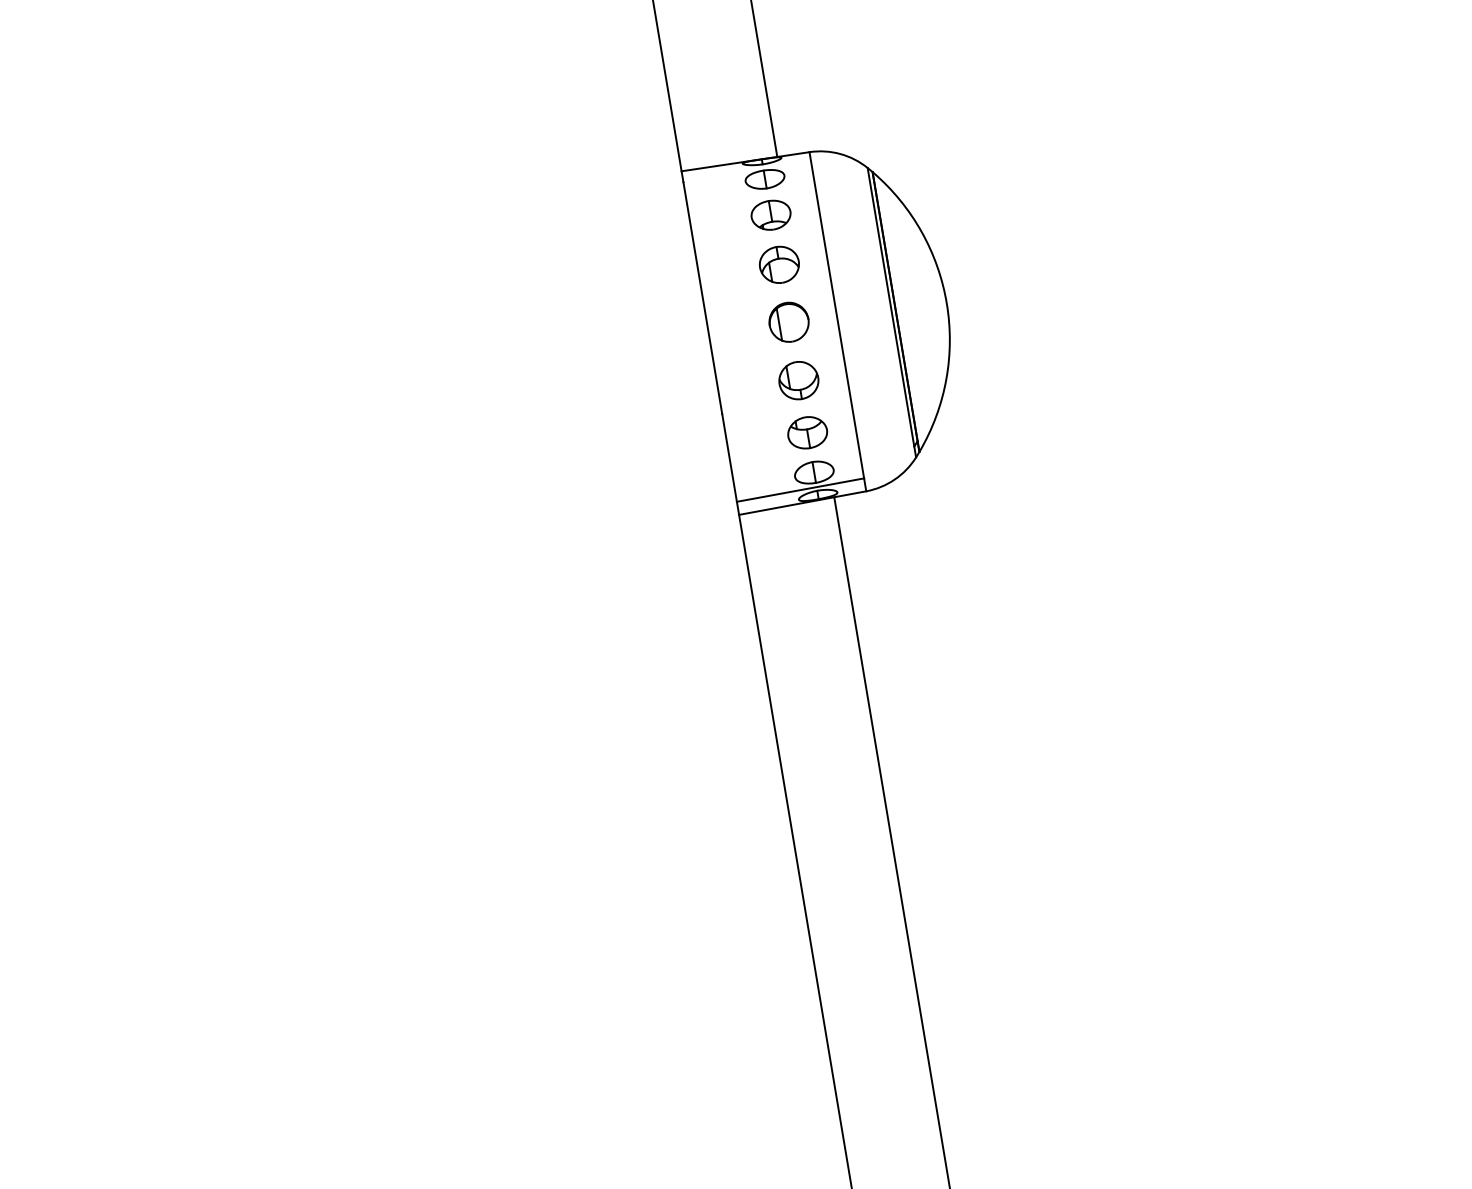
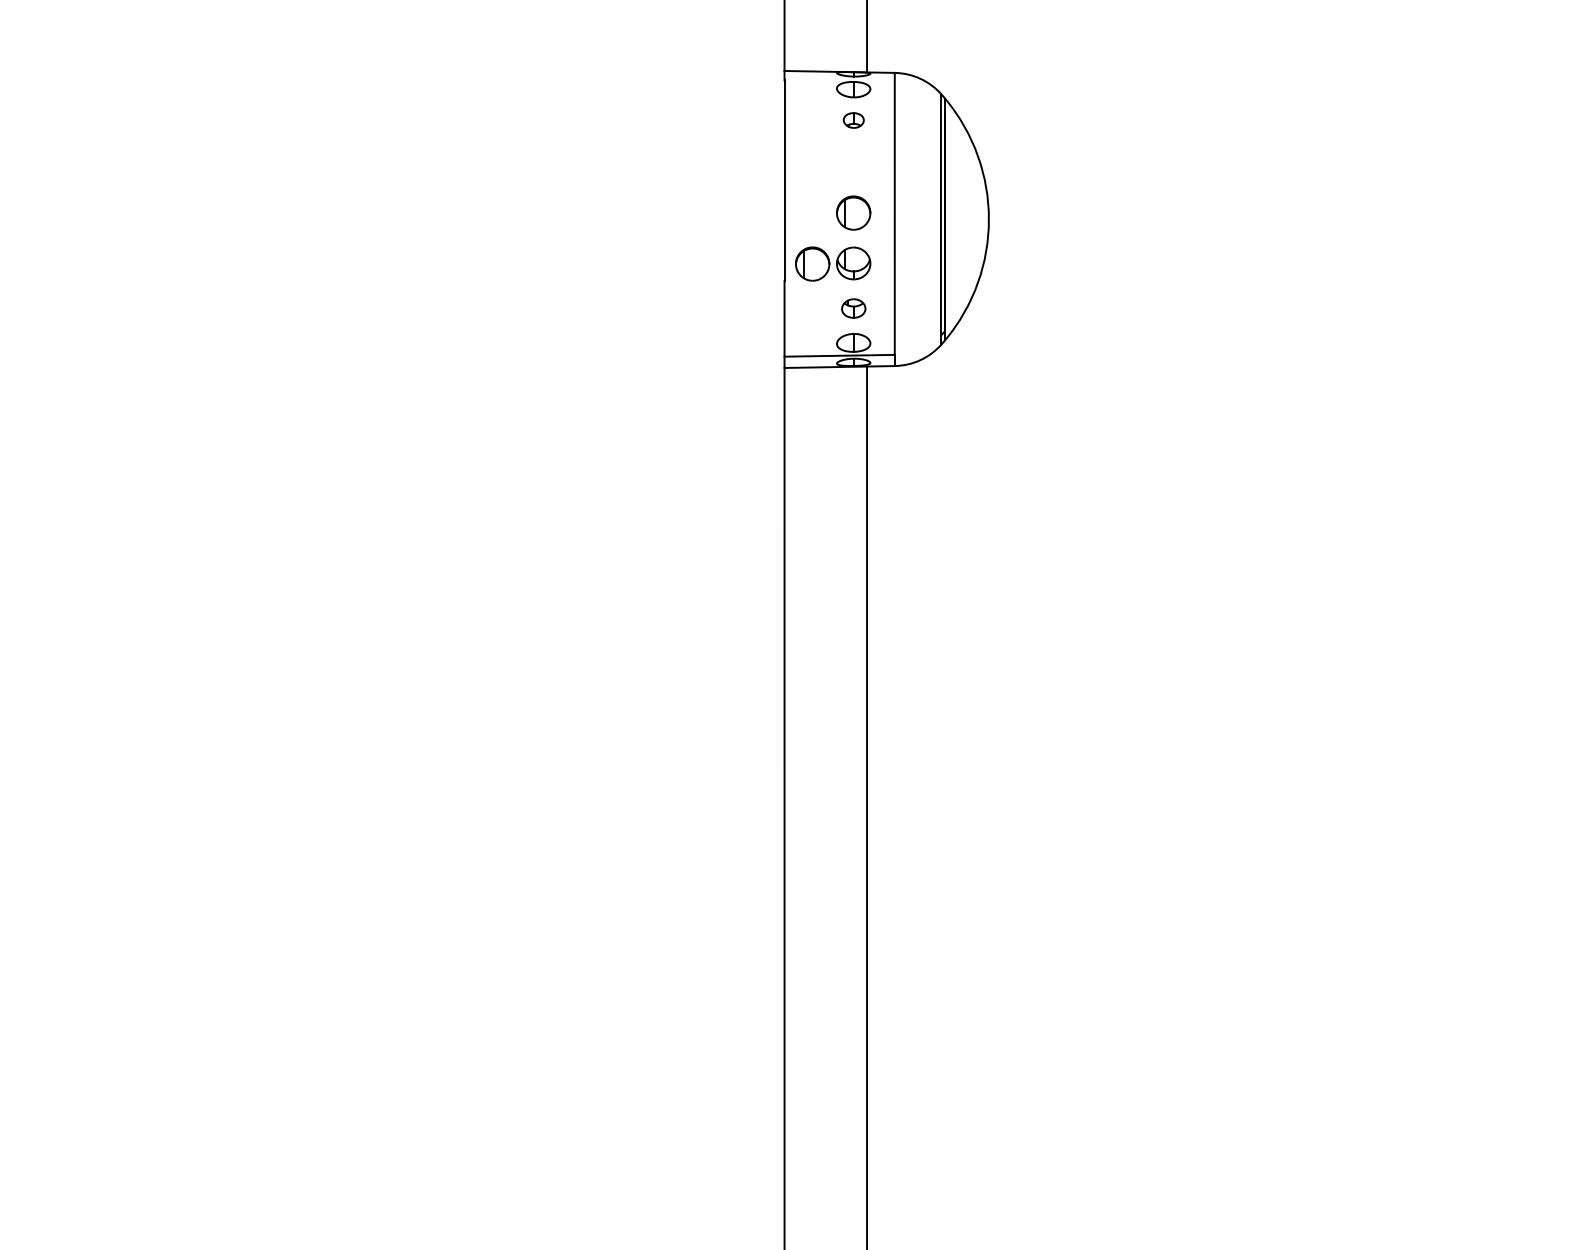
part: (770, 215) -> (853, 120), size x0.6
part: (779, 264) -> (853, 163), removed
part: (751, 388) -> (812, 263), added
part: (807, 432) -> (853, 308), size x0.7

